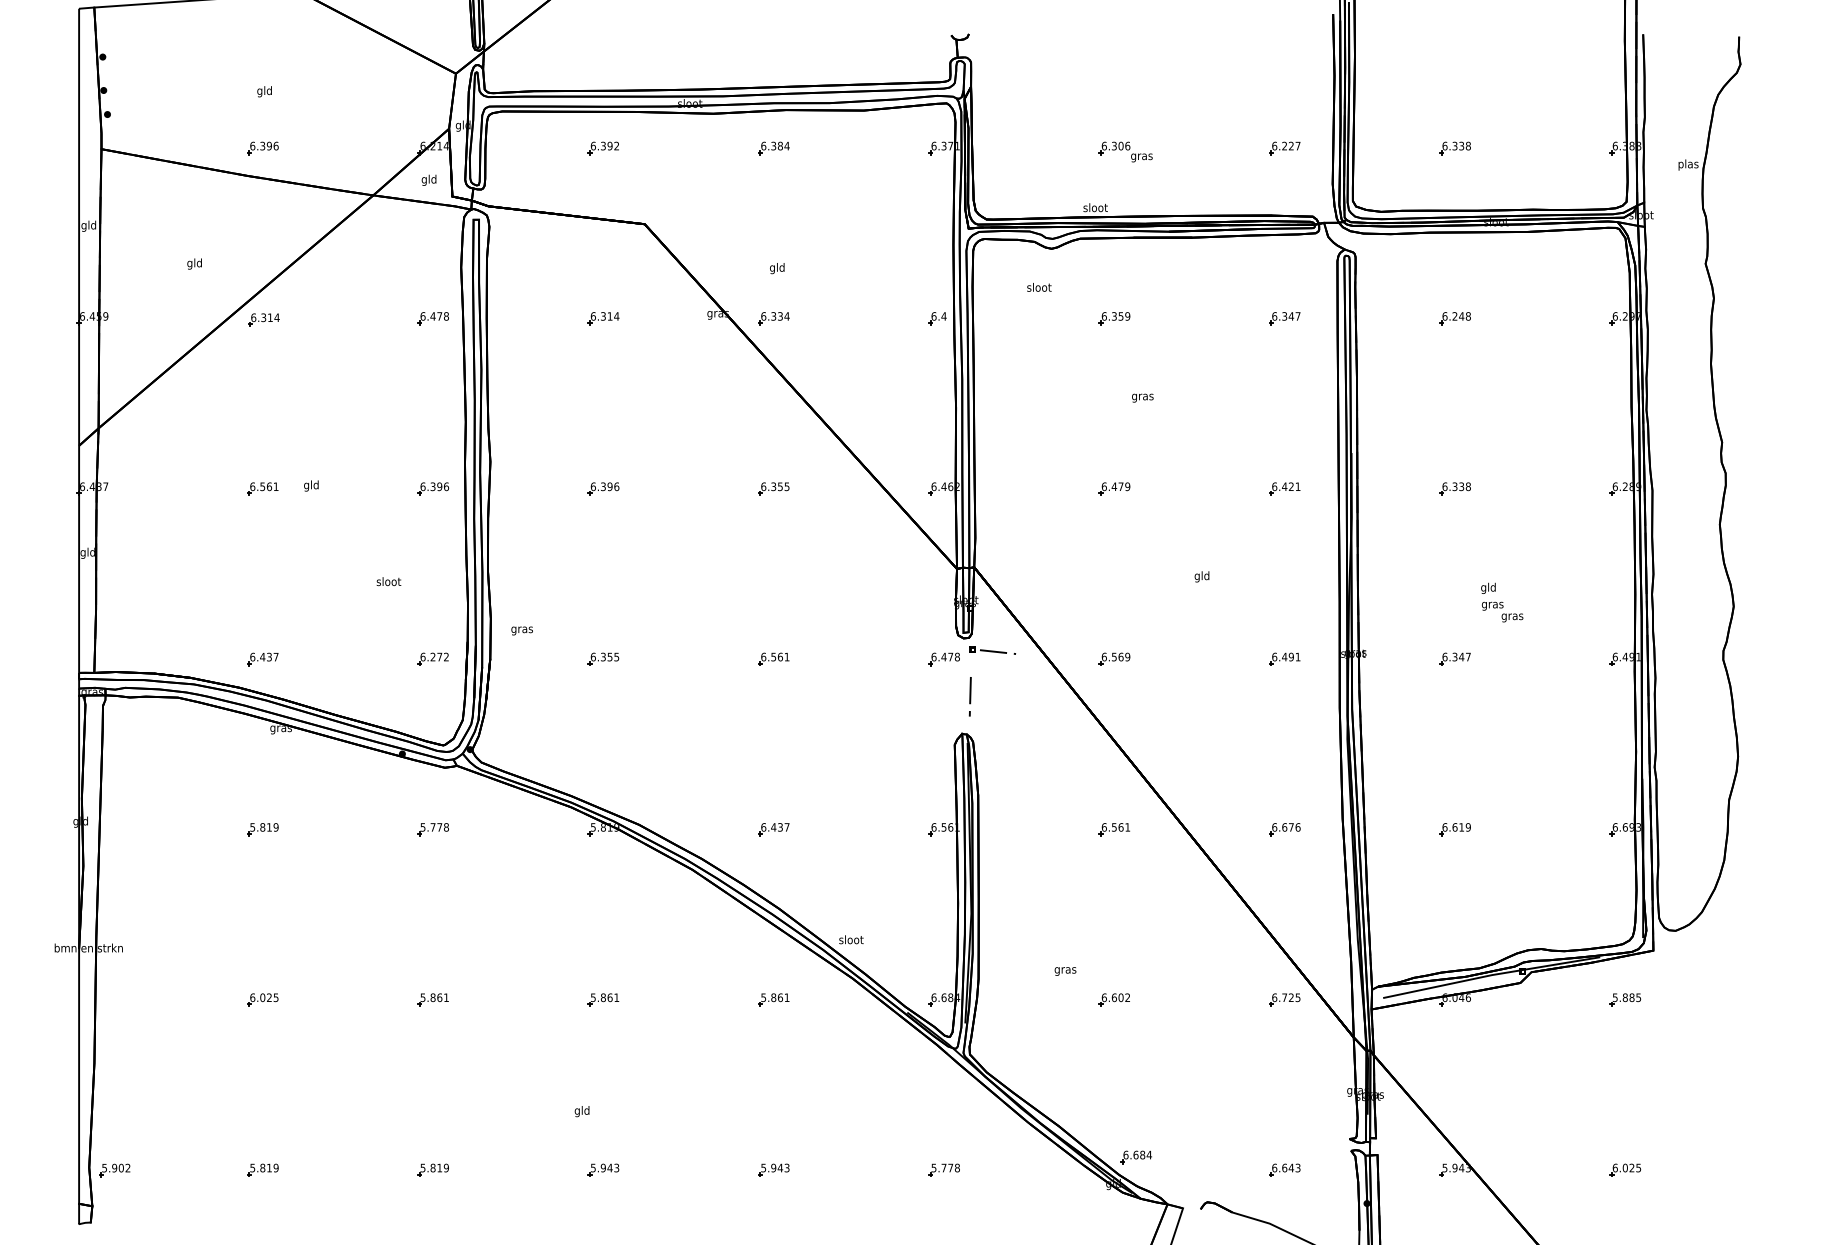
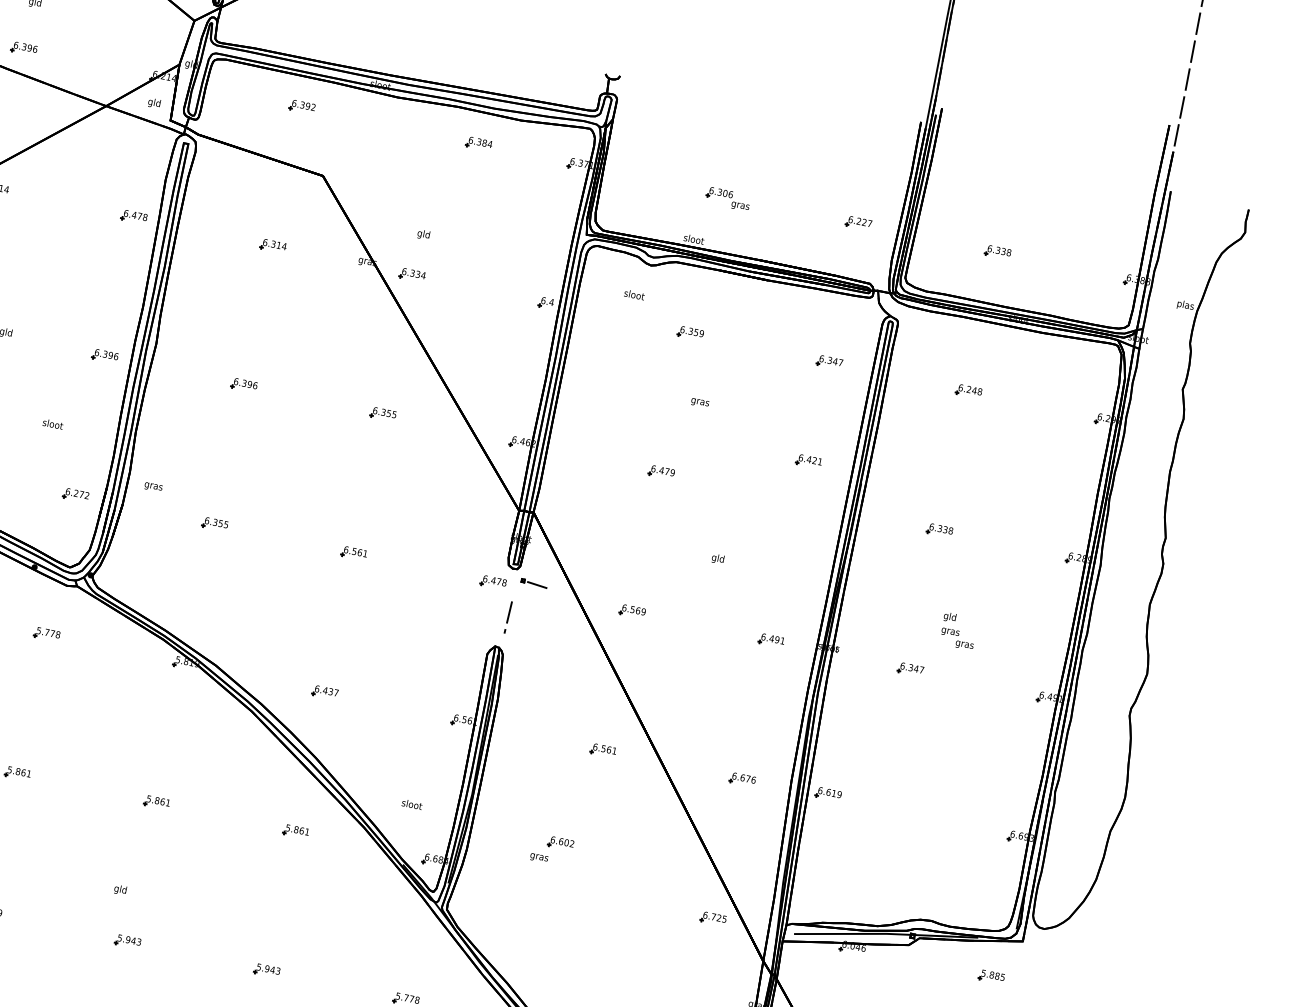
part: (773, 148) -> (478, 143), moved
part: (1284, 488) -> (808, 460), moved
part: (992, 650) -> (534, 583), size x0.7
part: (1454, 829) -> (827, 794), moved
text: (851, 939) -> (412, 804), moved
part: (1113, 999) -> (560, 842), moved

